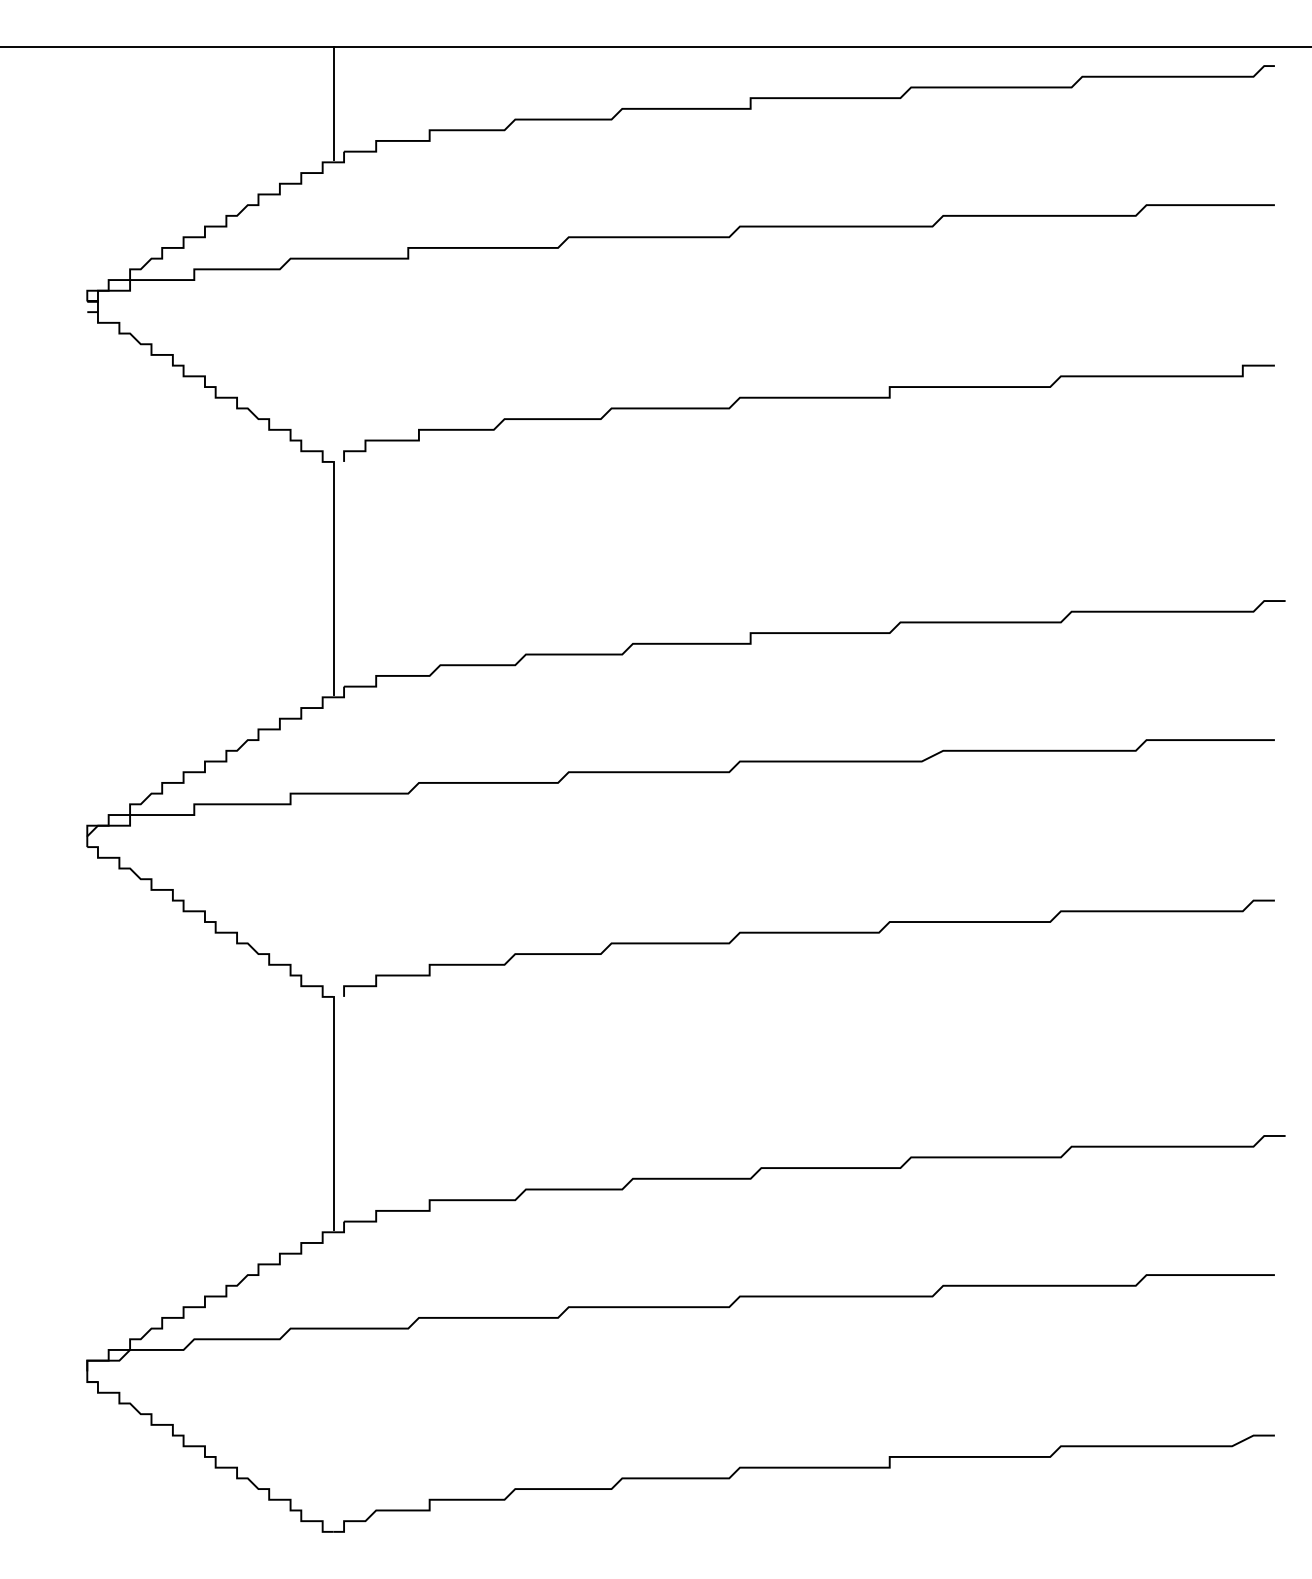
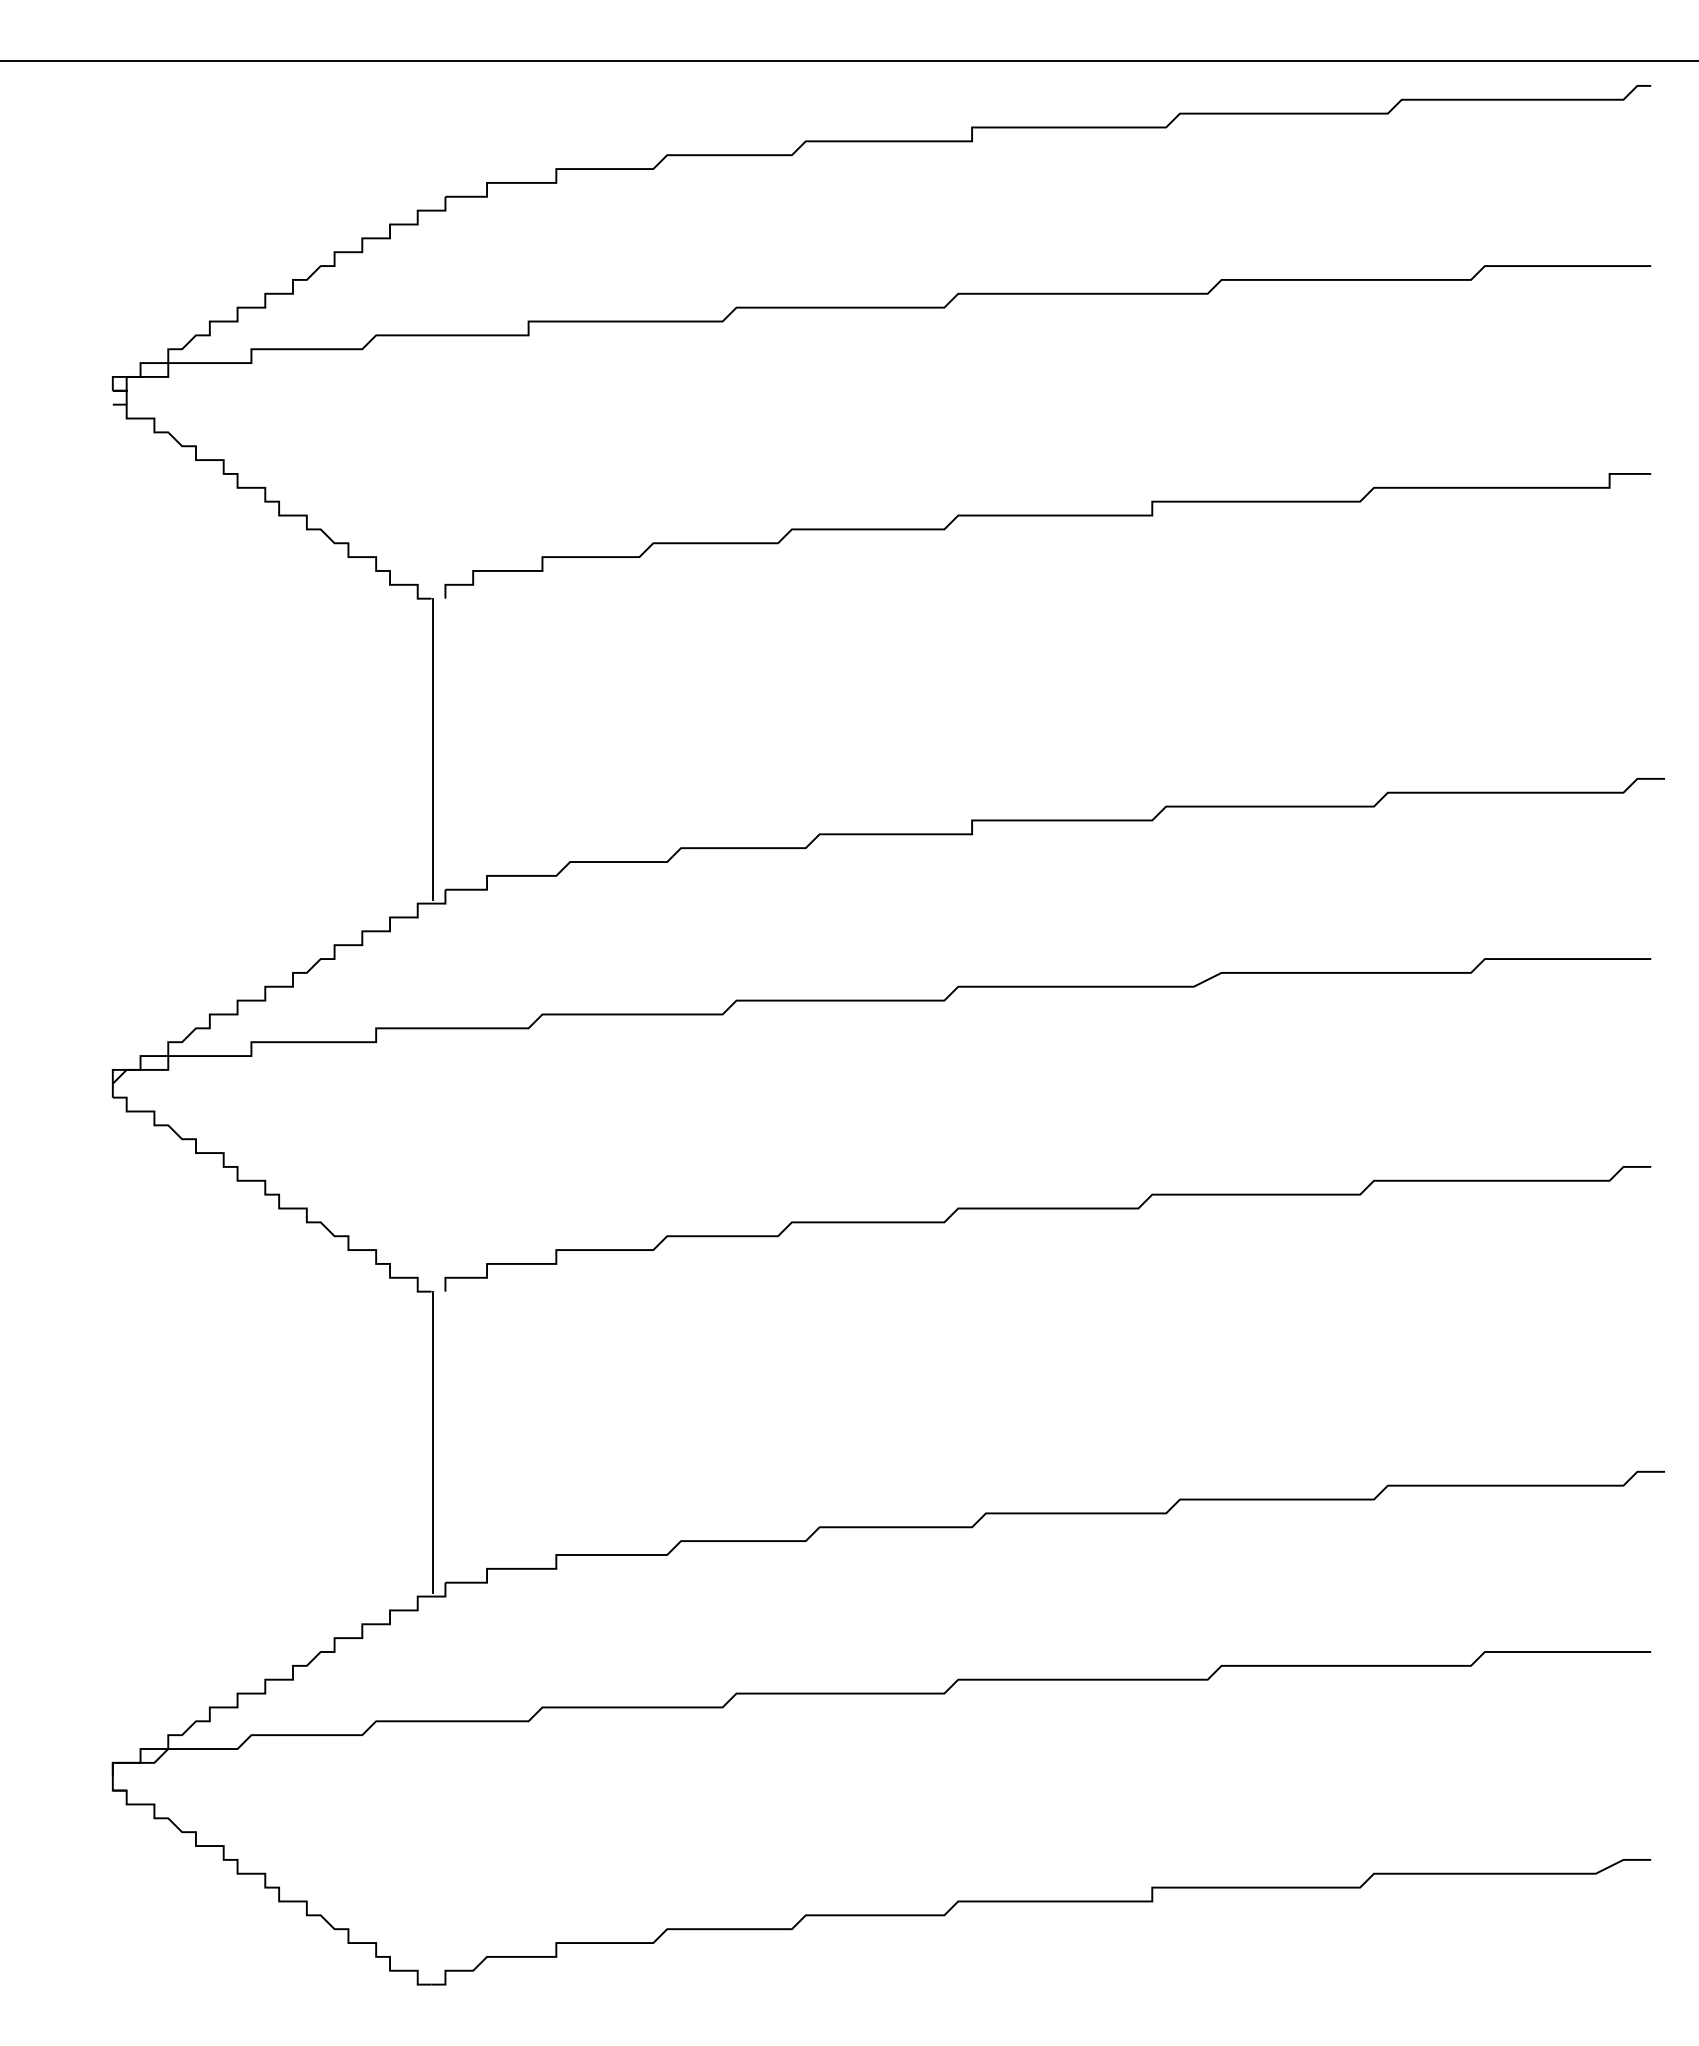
line: (334, 103) -> (432, 134), removed

